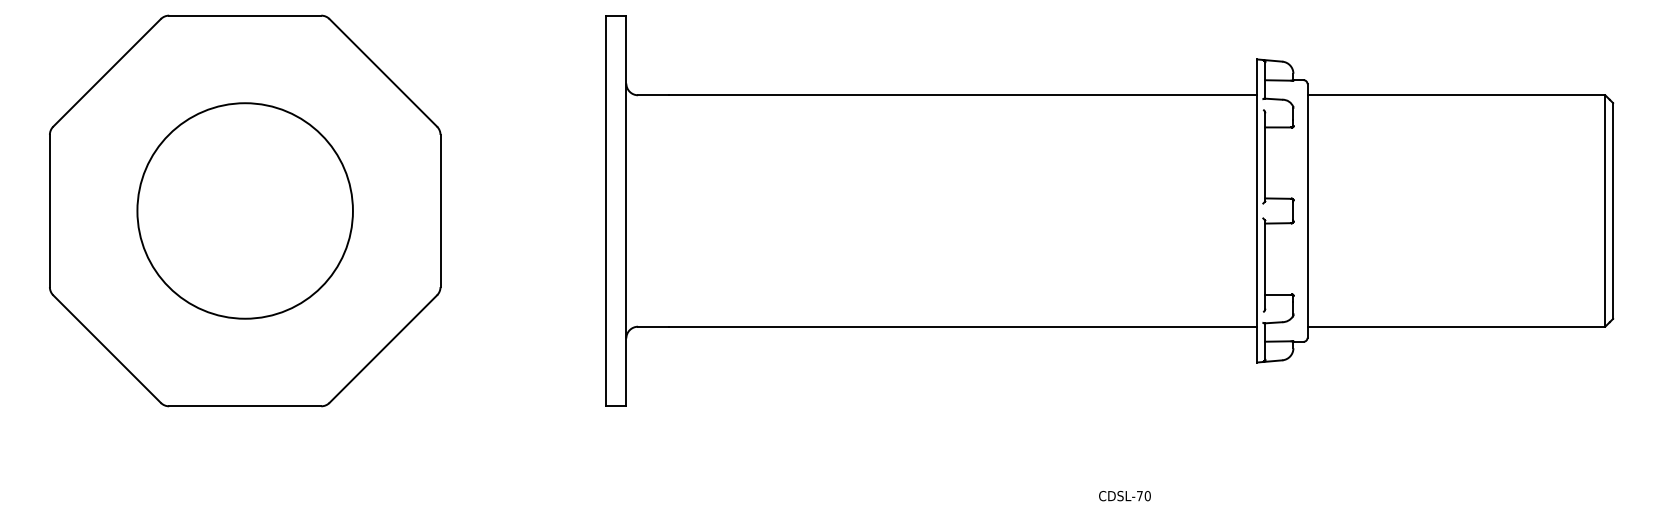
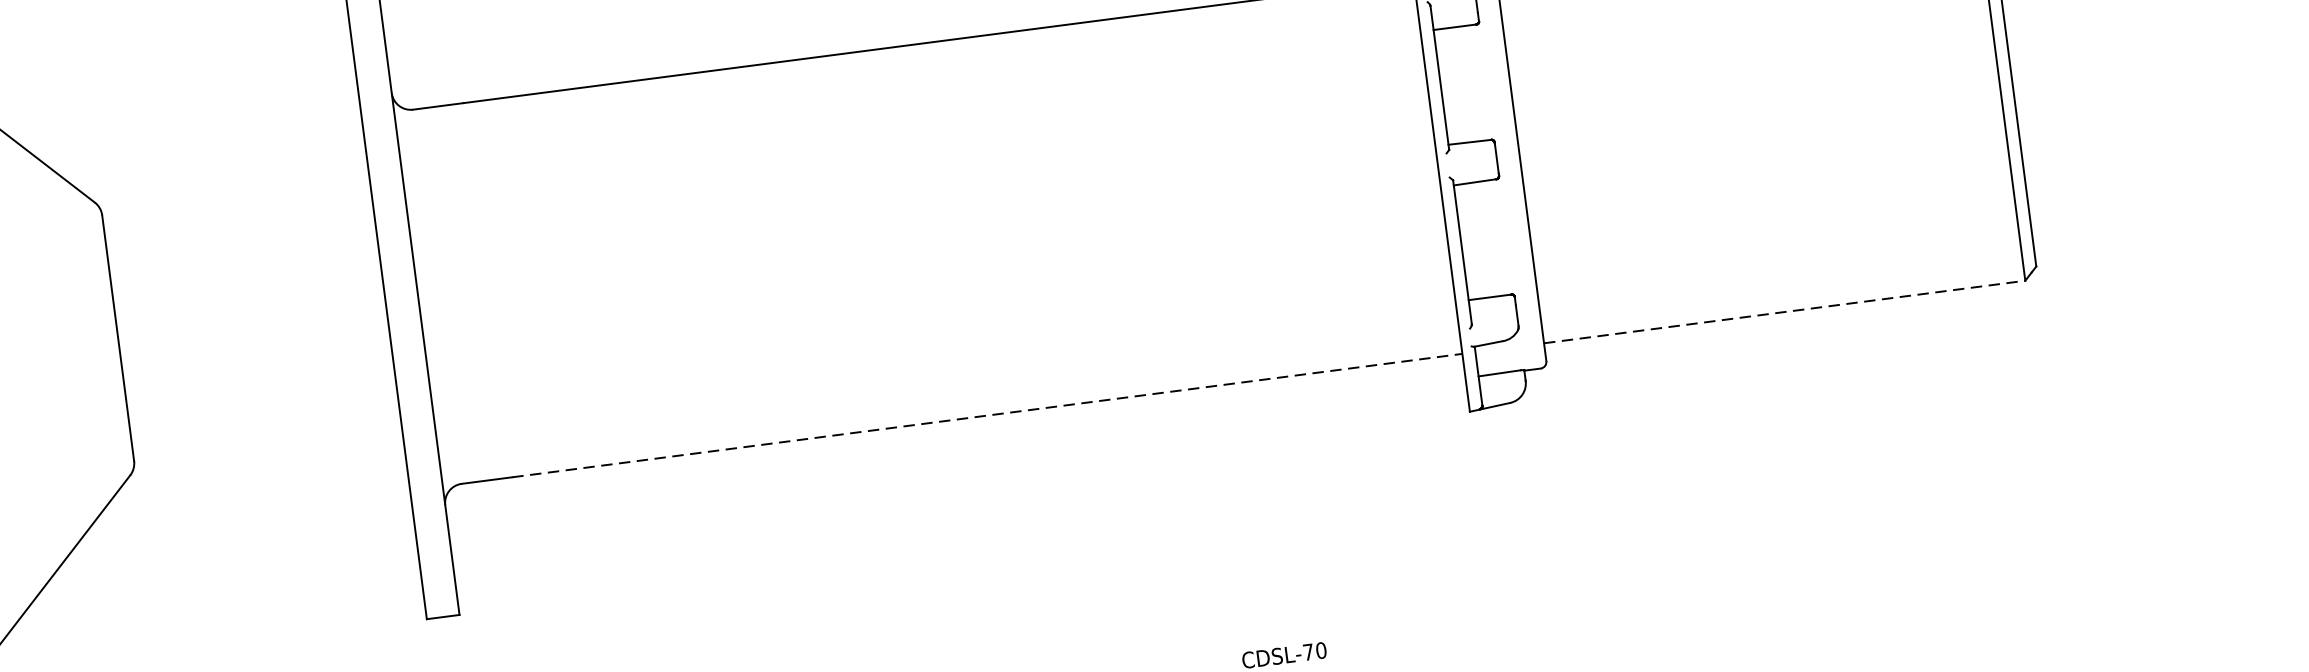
line: (963, 326) -> (987, 415), solid -> dashed
line: (1456, 326) -> (1784, 311), solid -> dashed

